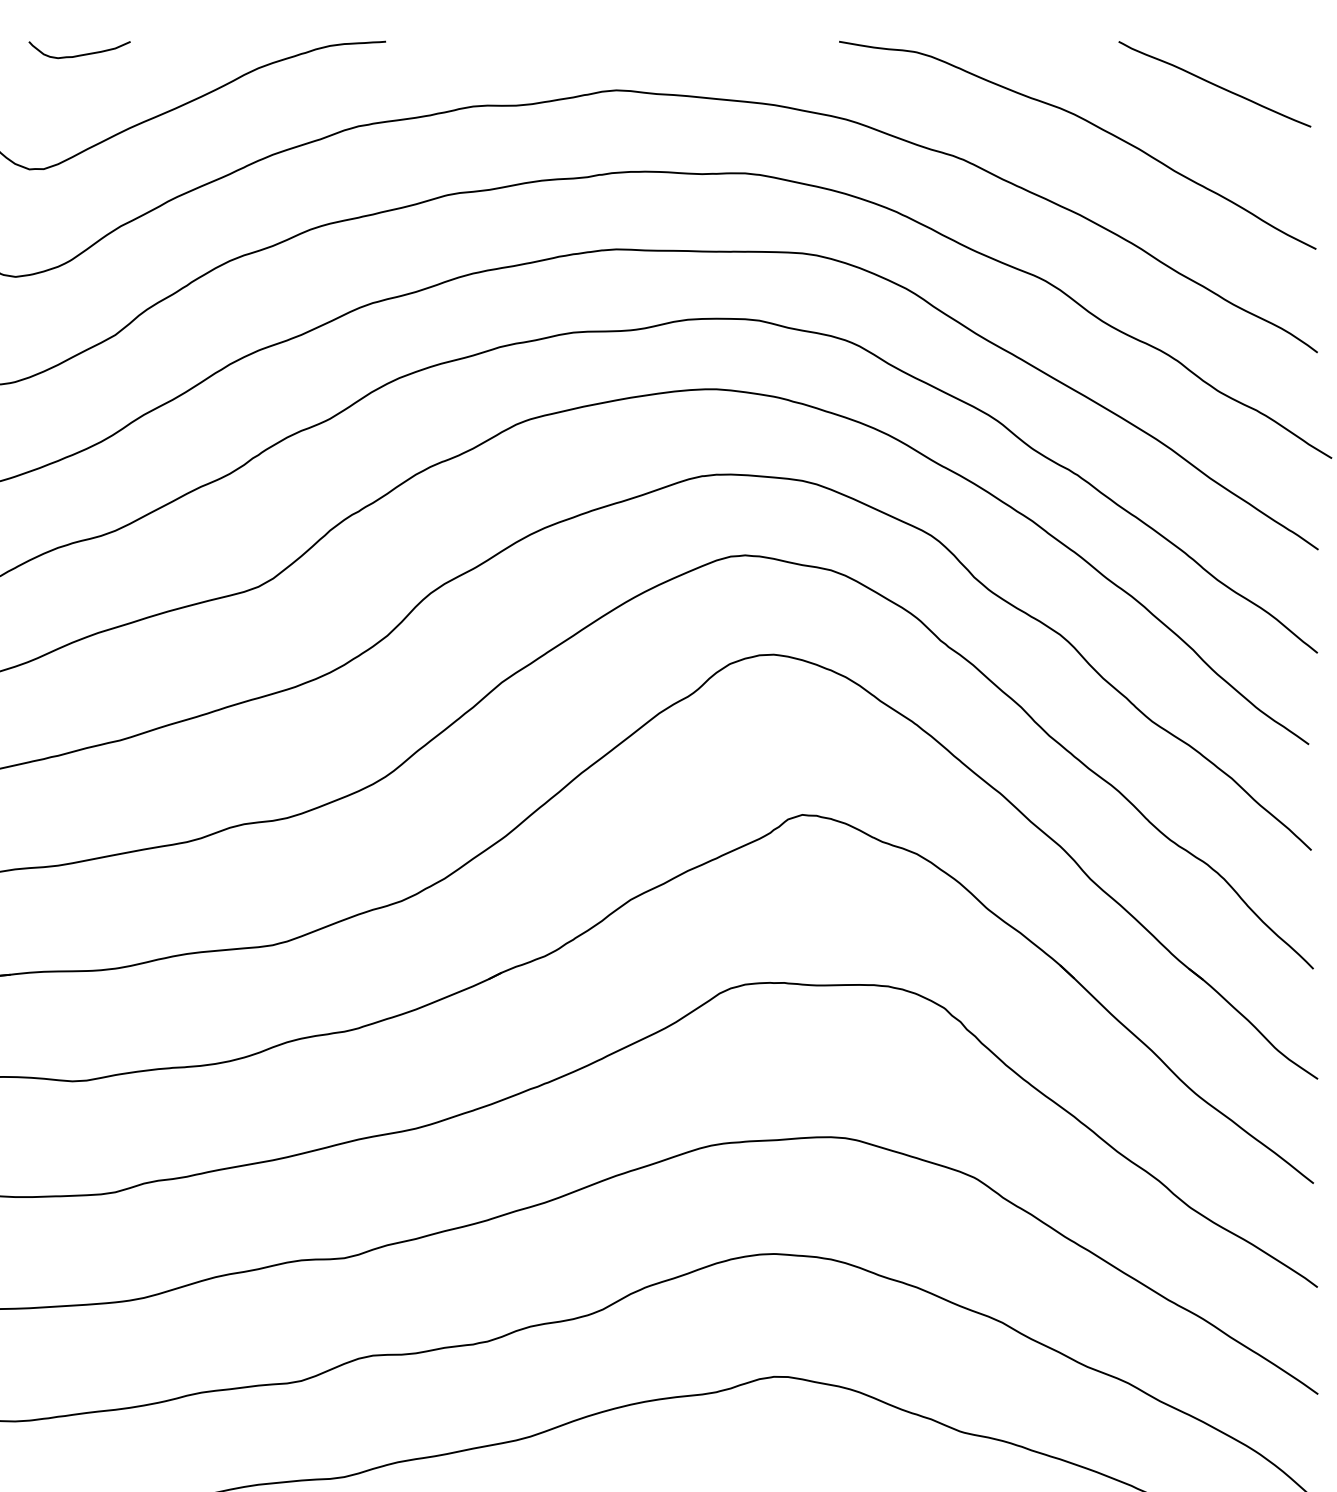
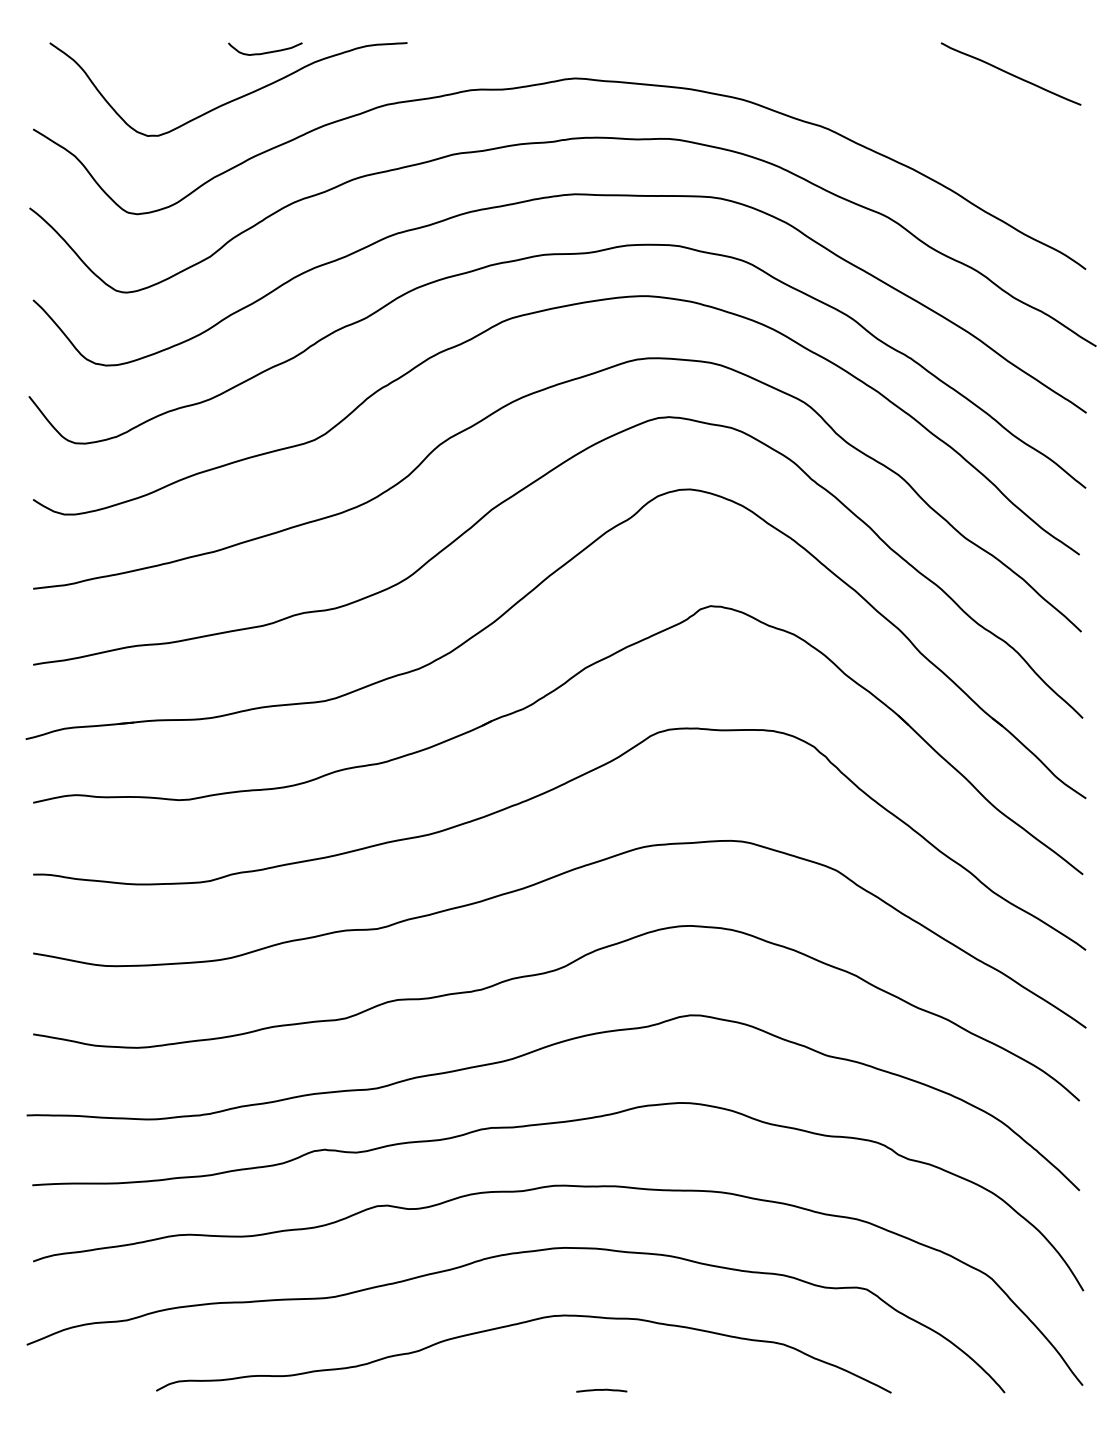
curve: (82, 53) -> (267, 51), moved
curve: (1087, 123) -> (918, 102), removed

